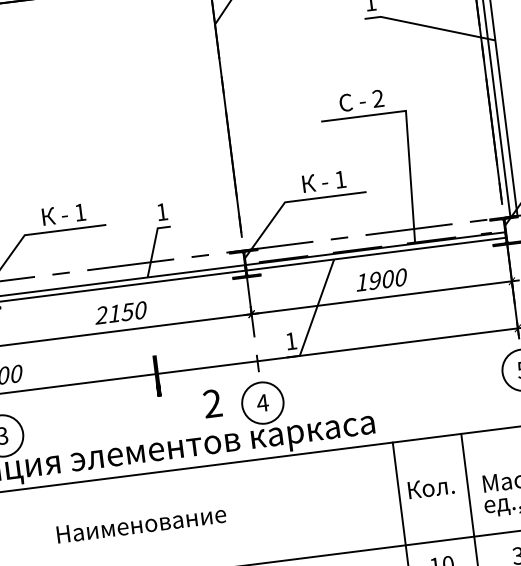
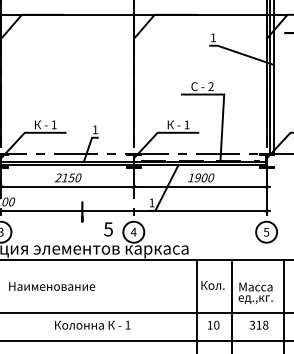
text: (212, 403) -> (108, 229), 2 -> 5
text: (142, 524) -> (52, 286), moved

